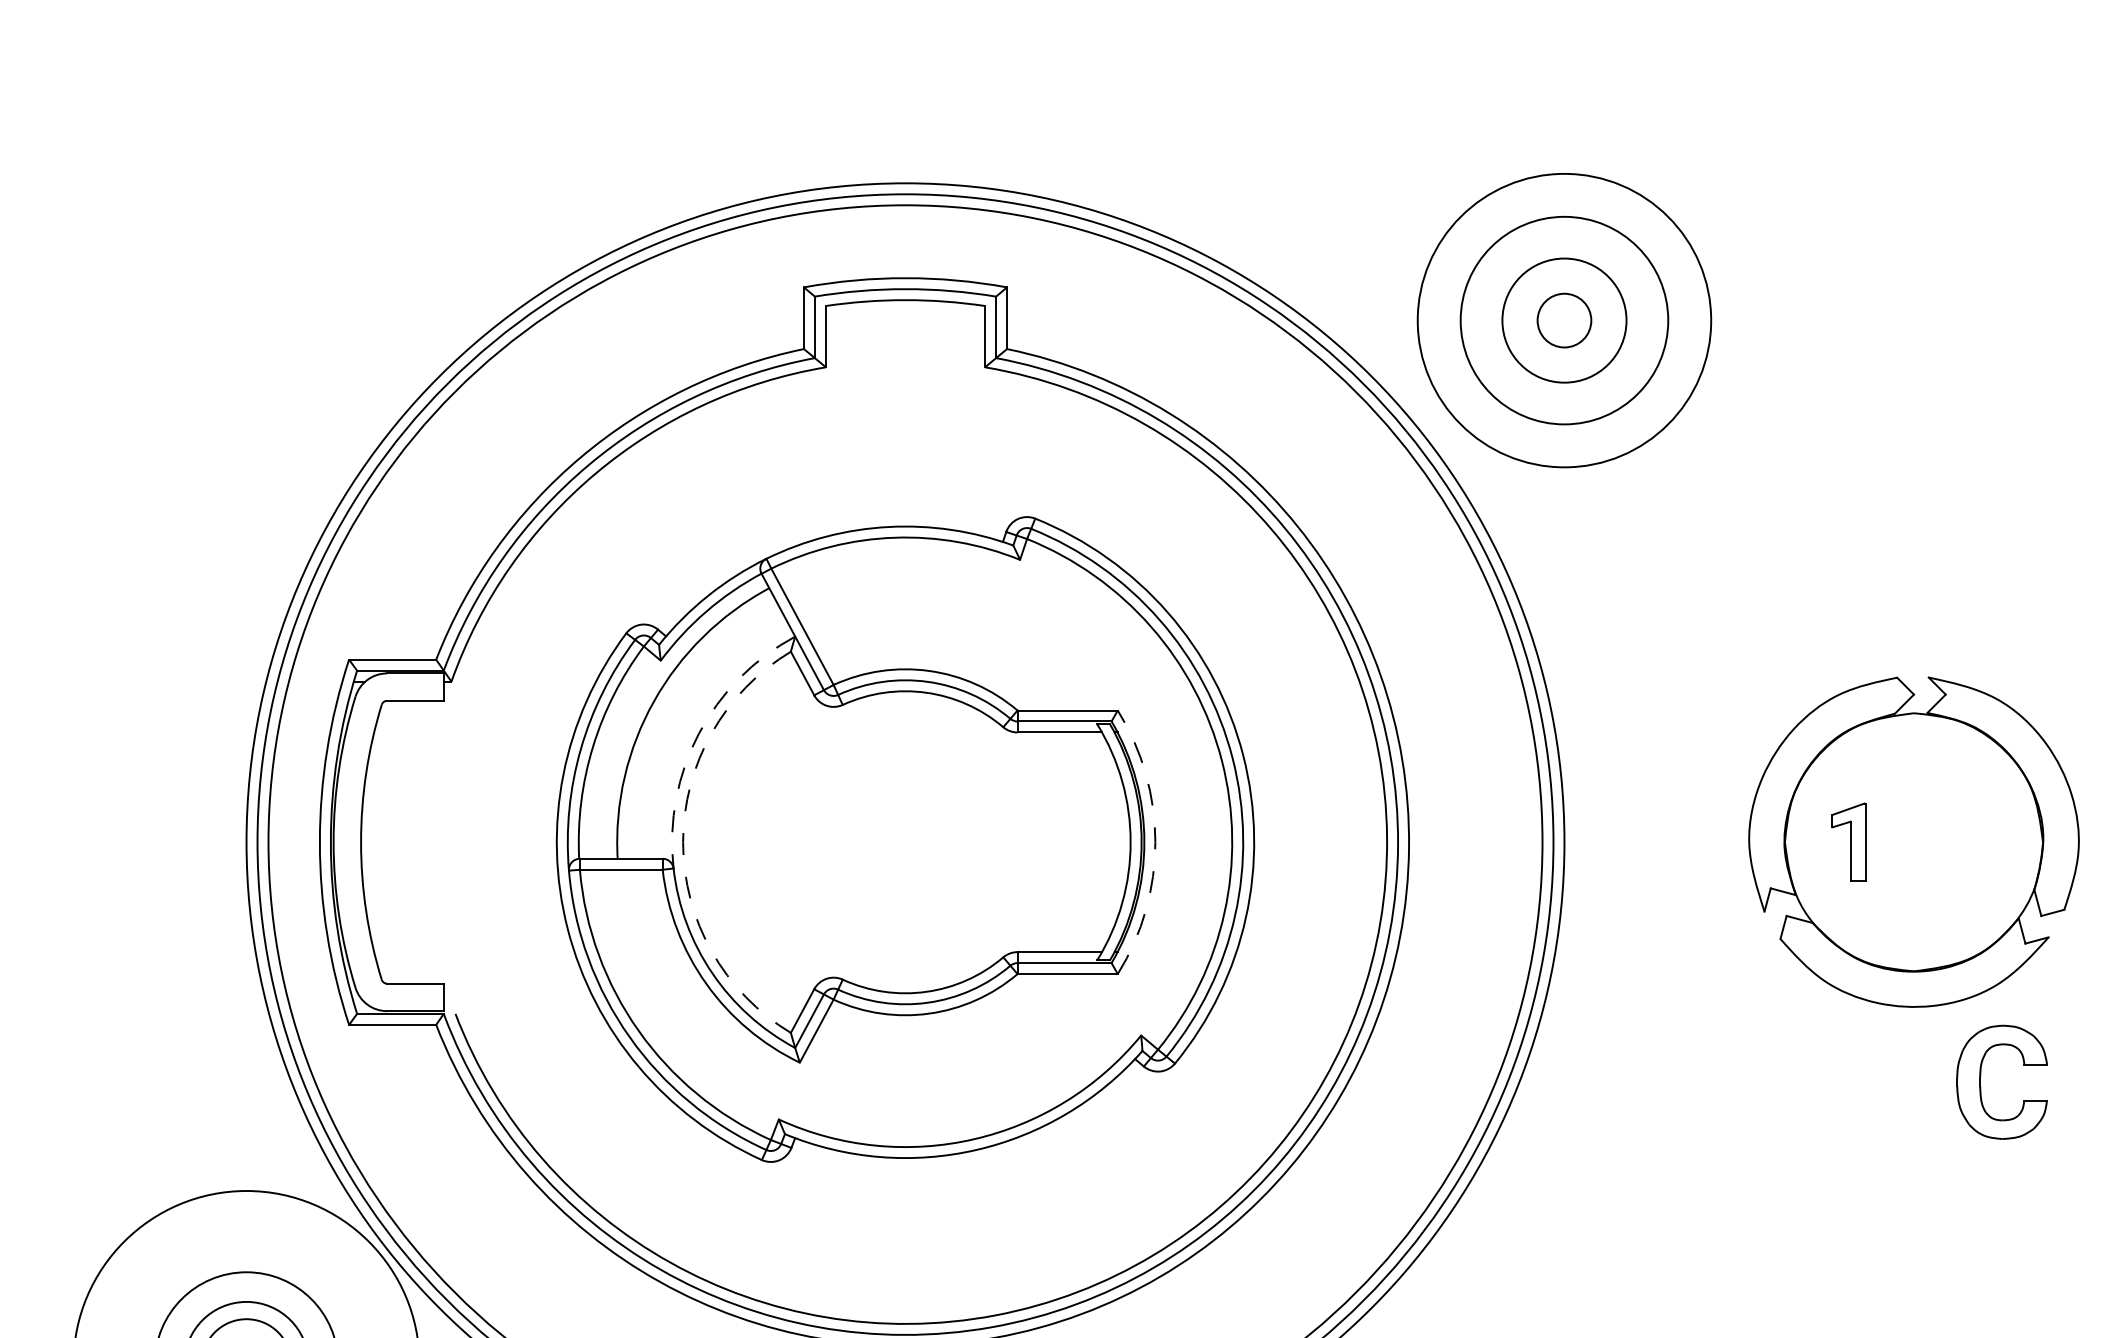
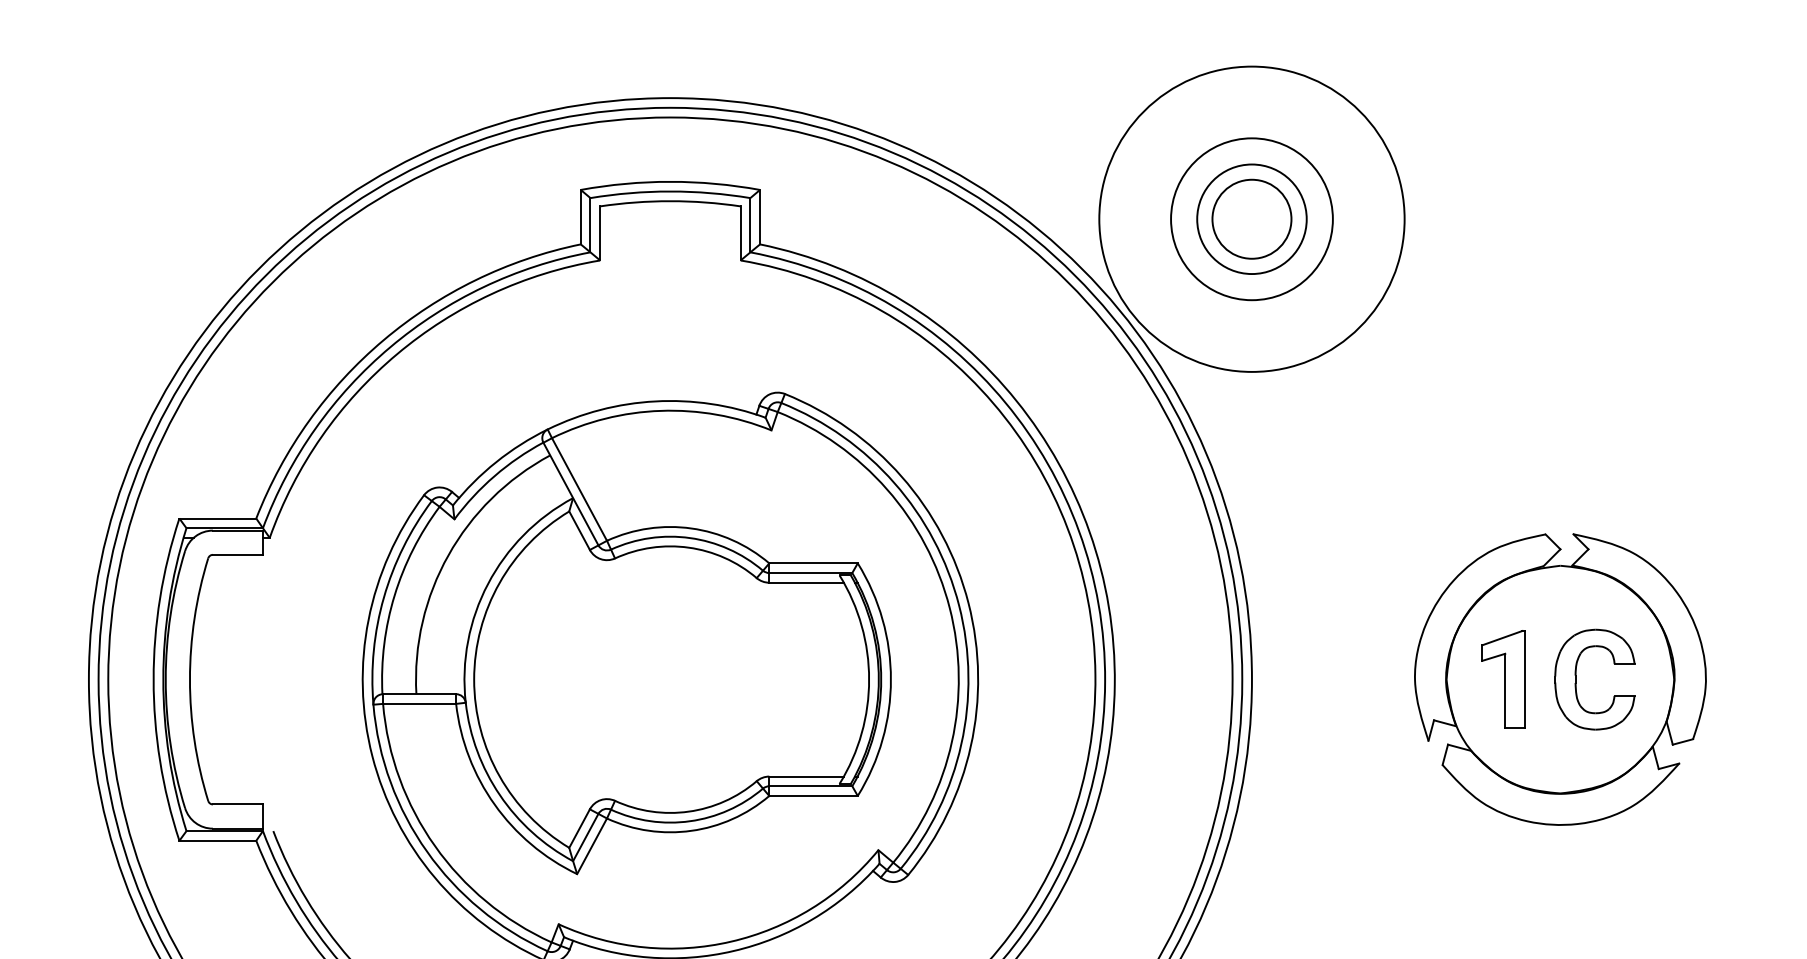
circle: (1564, 320) -> (1251, 219), size x0.62
circle: (1564, 320) -> (1251, 219), size x1.67
circle: (1564, 320) -> (1251, 219), size x1.67
arc: (698, 733) -> (487, 583), dashed -> solid
part: (1848, 841) -> (1502, 678), size x1.43
arc: (683, 842) -> (474, 679), dashed -> solid
arc: (1155, 842) -> (891, 679), dashed -> solid
part: (1981, 1076) -> (1576, 674), moved

